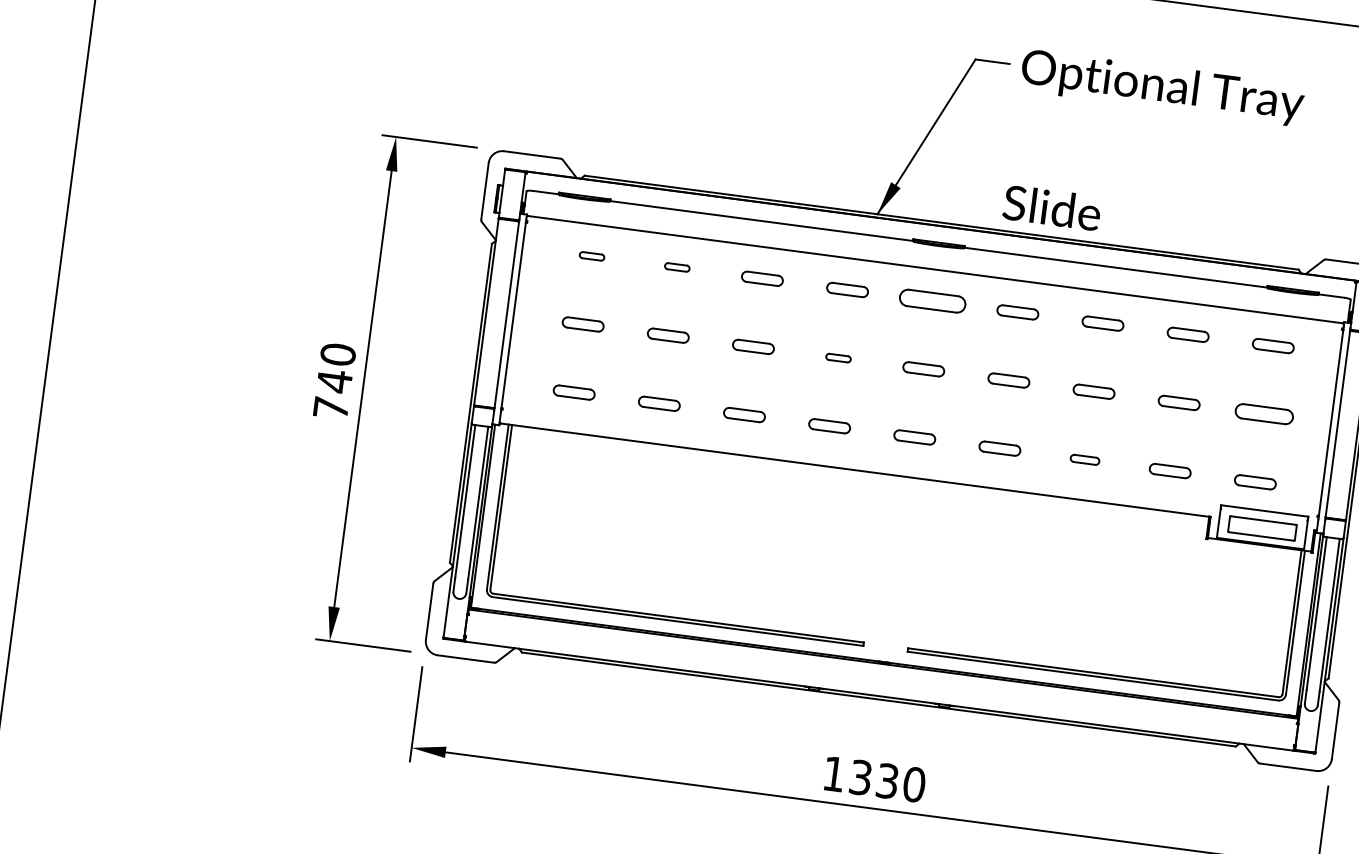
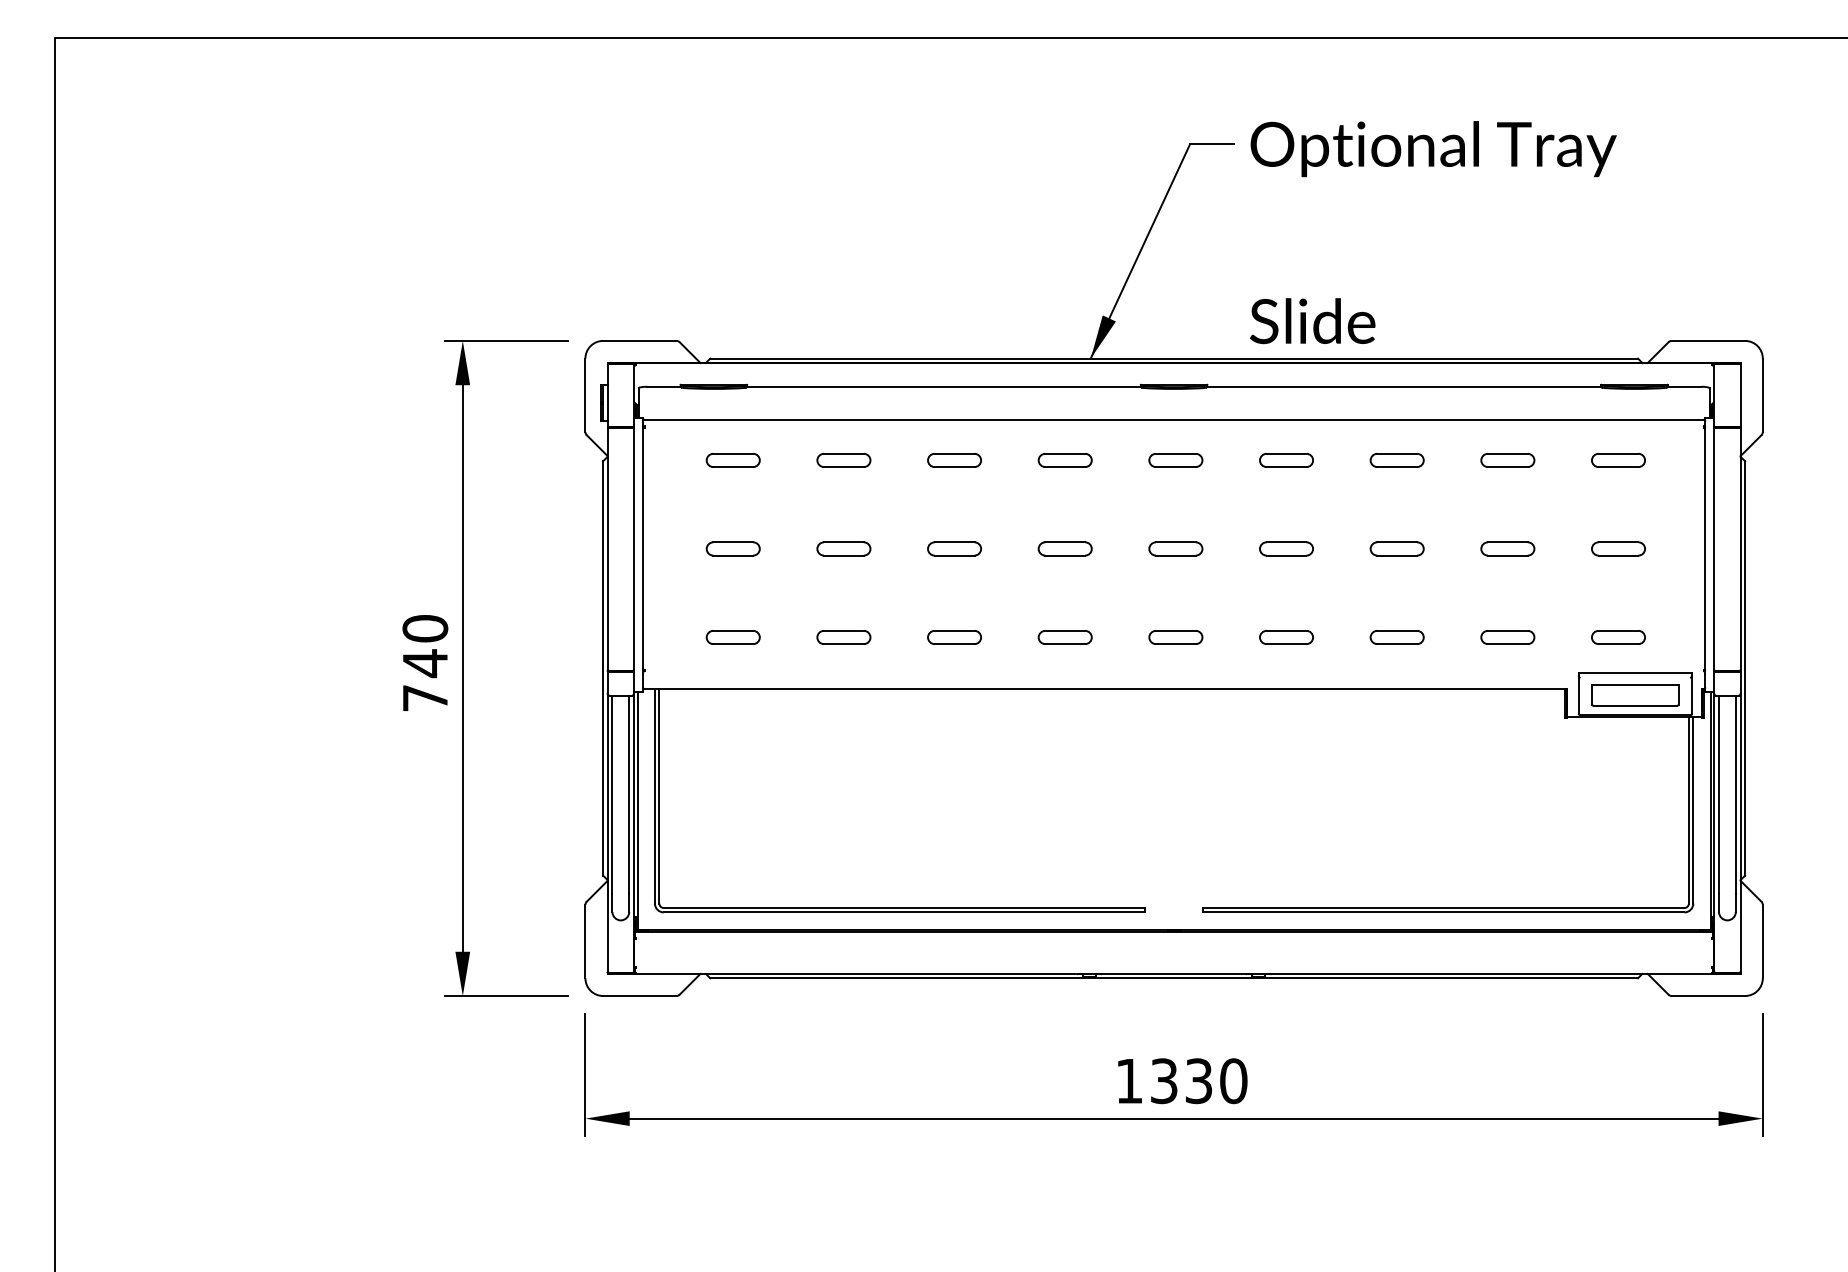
part: (591, 256) -> (732, 460), size x1.67
part: (677, 266) -> (843, 459), size x1.67
part: (932, 301) -> (1175, 460), size x0.62
part: (838, 357) -> (1064, 548), size x1.67
part: (1264, 413) -> (1618, 548), size x0.71
part: (1084, 459) -> (1396, 637), size x1.43

